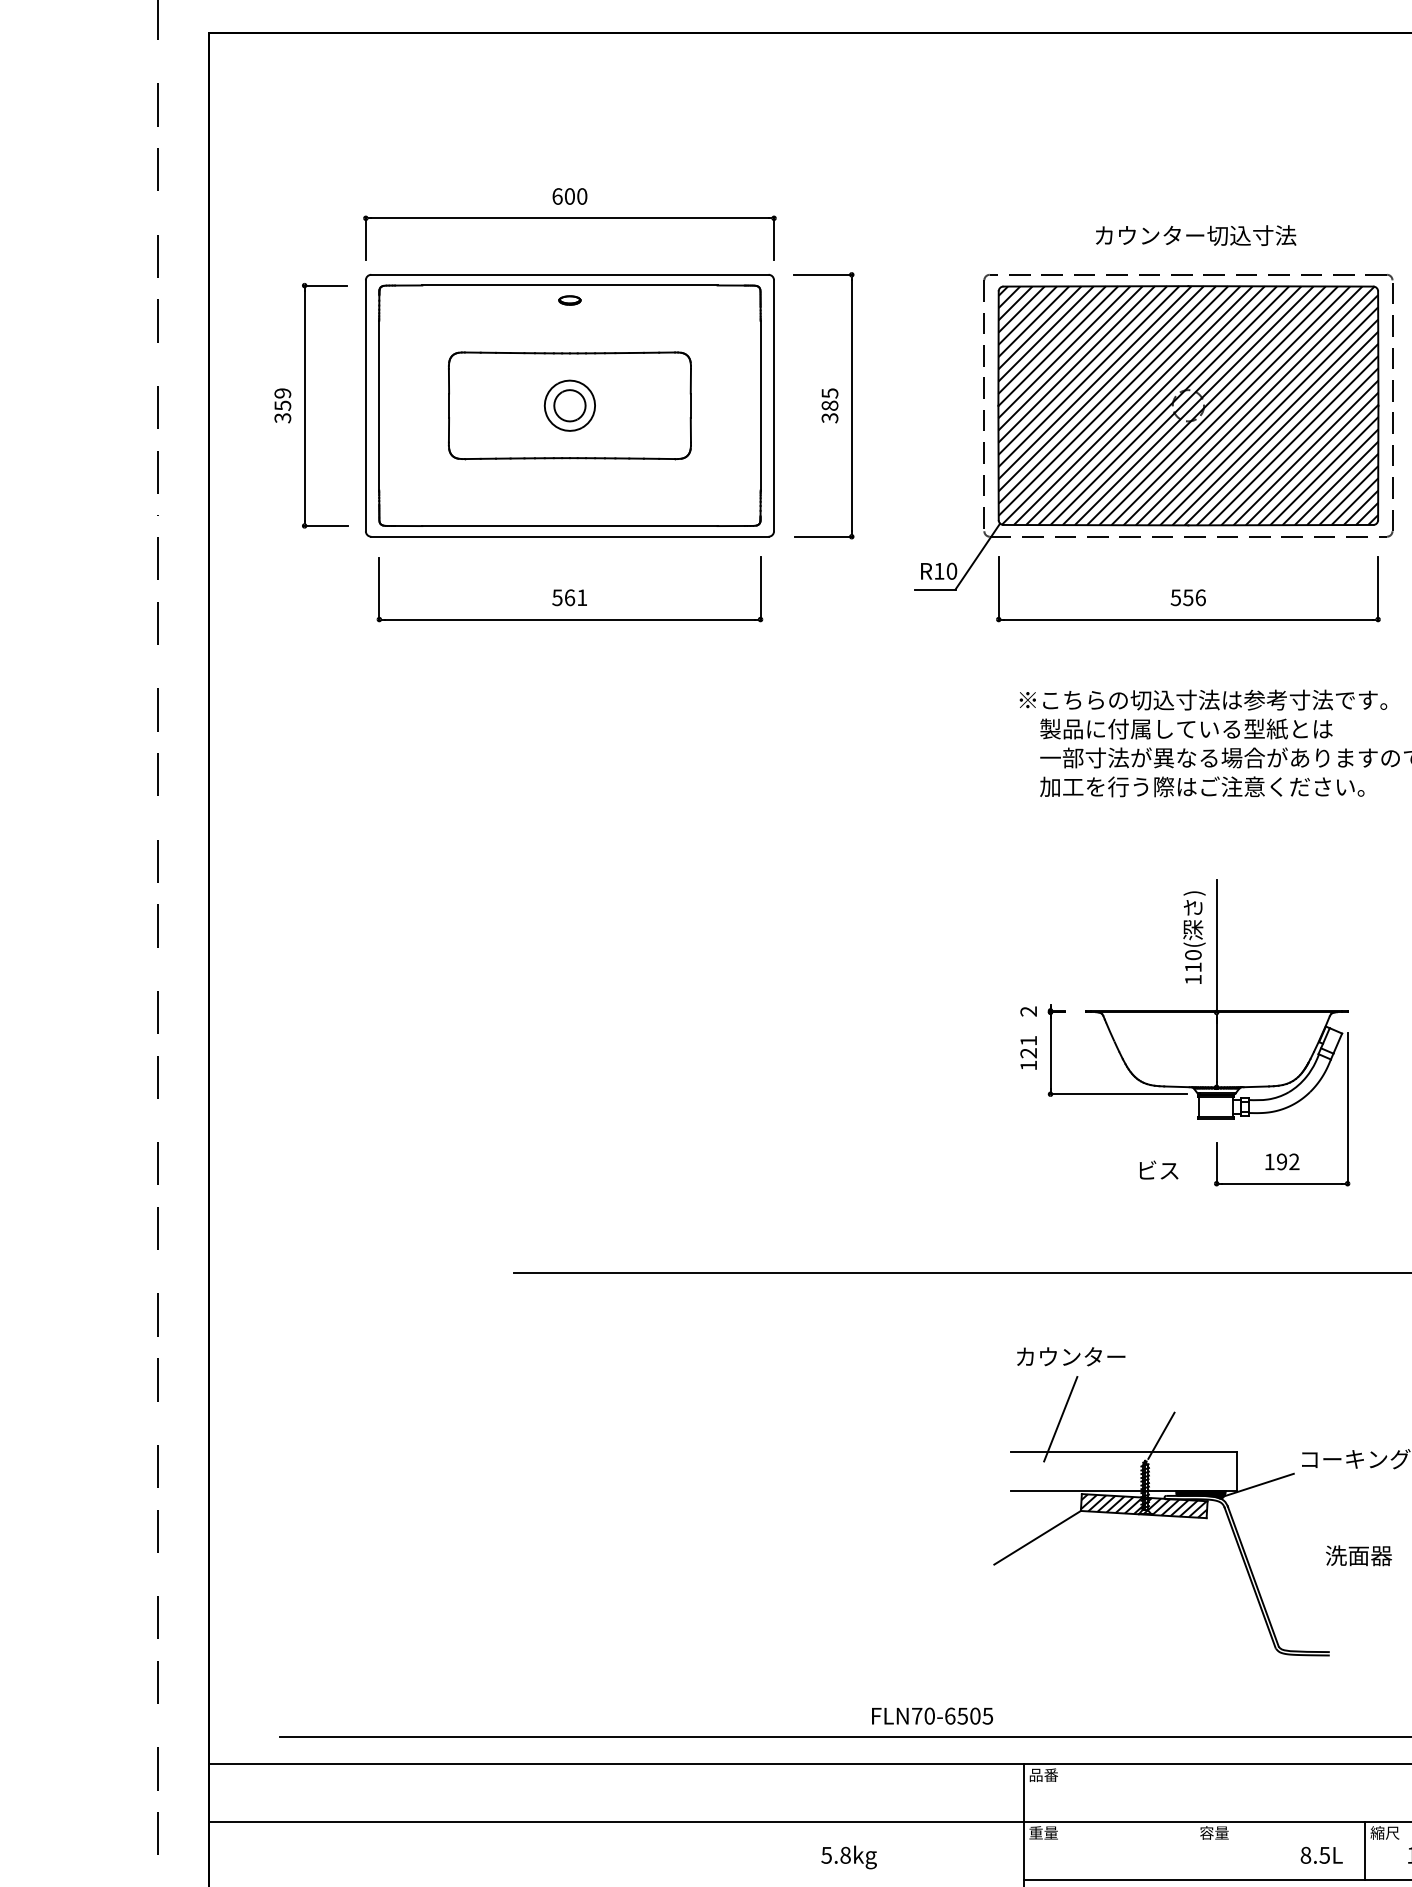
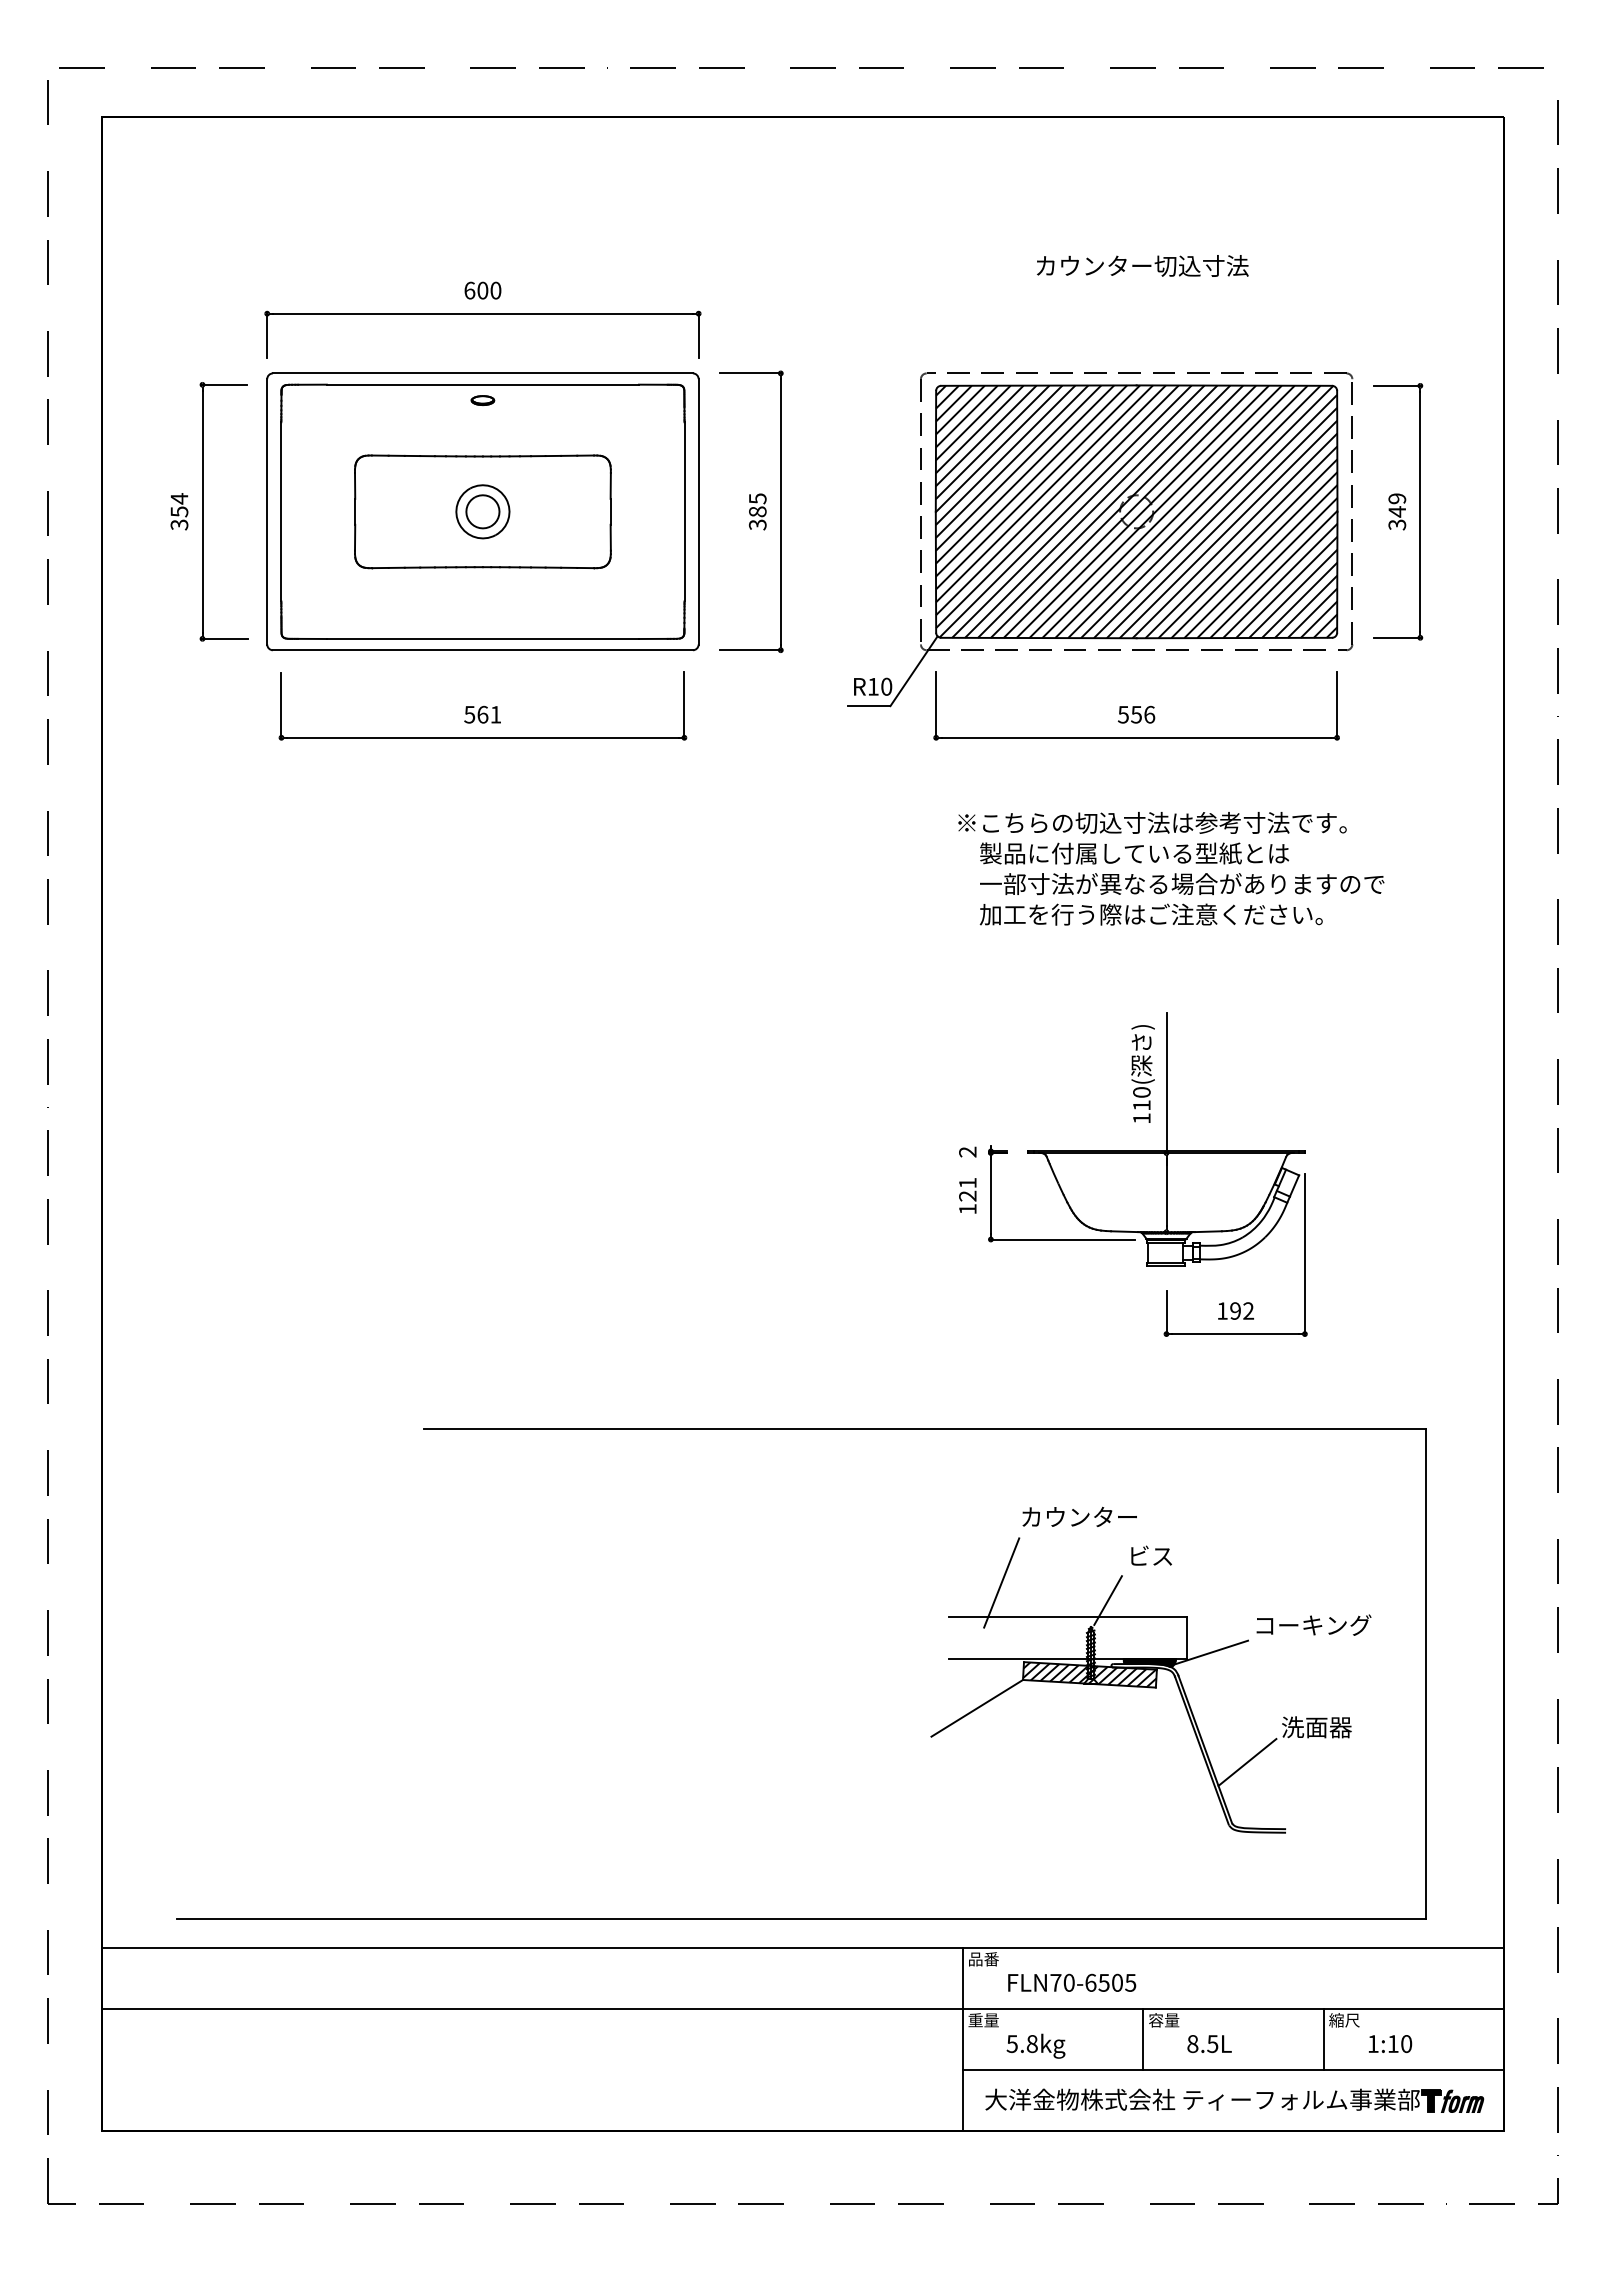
text: (1195, 235) -> (1142, 265), moved
text: (282, 393) -> (179, 498), 359 -> 354
text: (1158, 1169) -> (1151, 1555), moved
text: (1070, 1356) -> (1079, 1516), moved
line: (1293, 1589) -> (1247, 1762), added
text: (932, 1715) -> (1072, 1982), moved
line: (1194, 1850) -> (1143, 2038), added
text: (1321, 1855) -> (1209, 2044), moved
text: (848, 1856) -> (1035, 2045), moved

